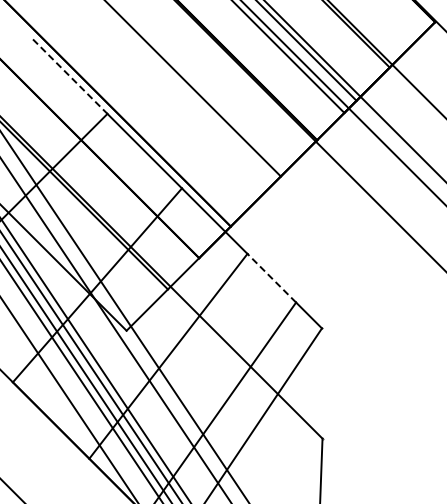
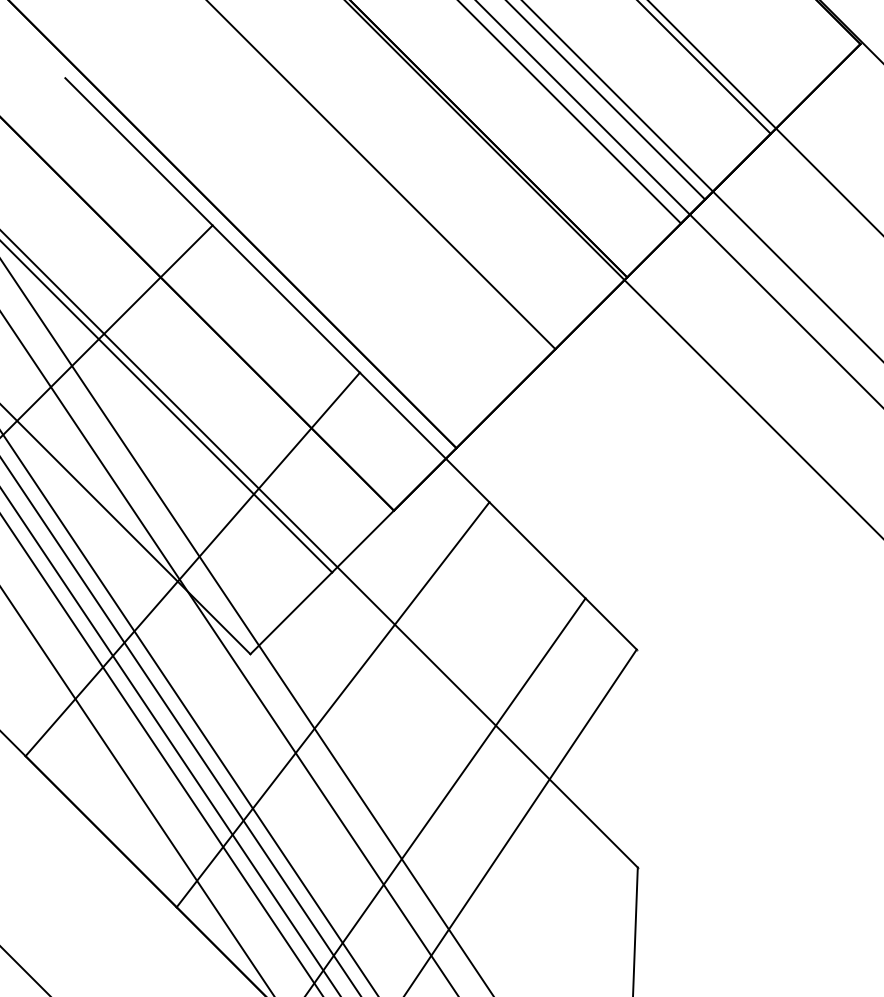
line: (70, 76) -> (139, 151), dashed -> solid
line: (271, 277) -> (536, 548), dashed -> solid

